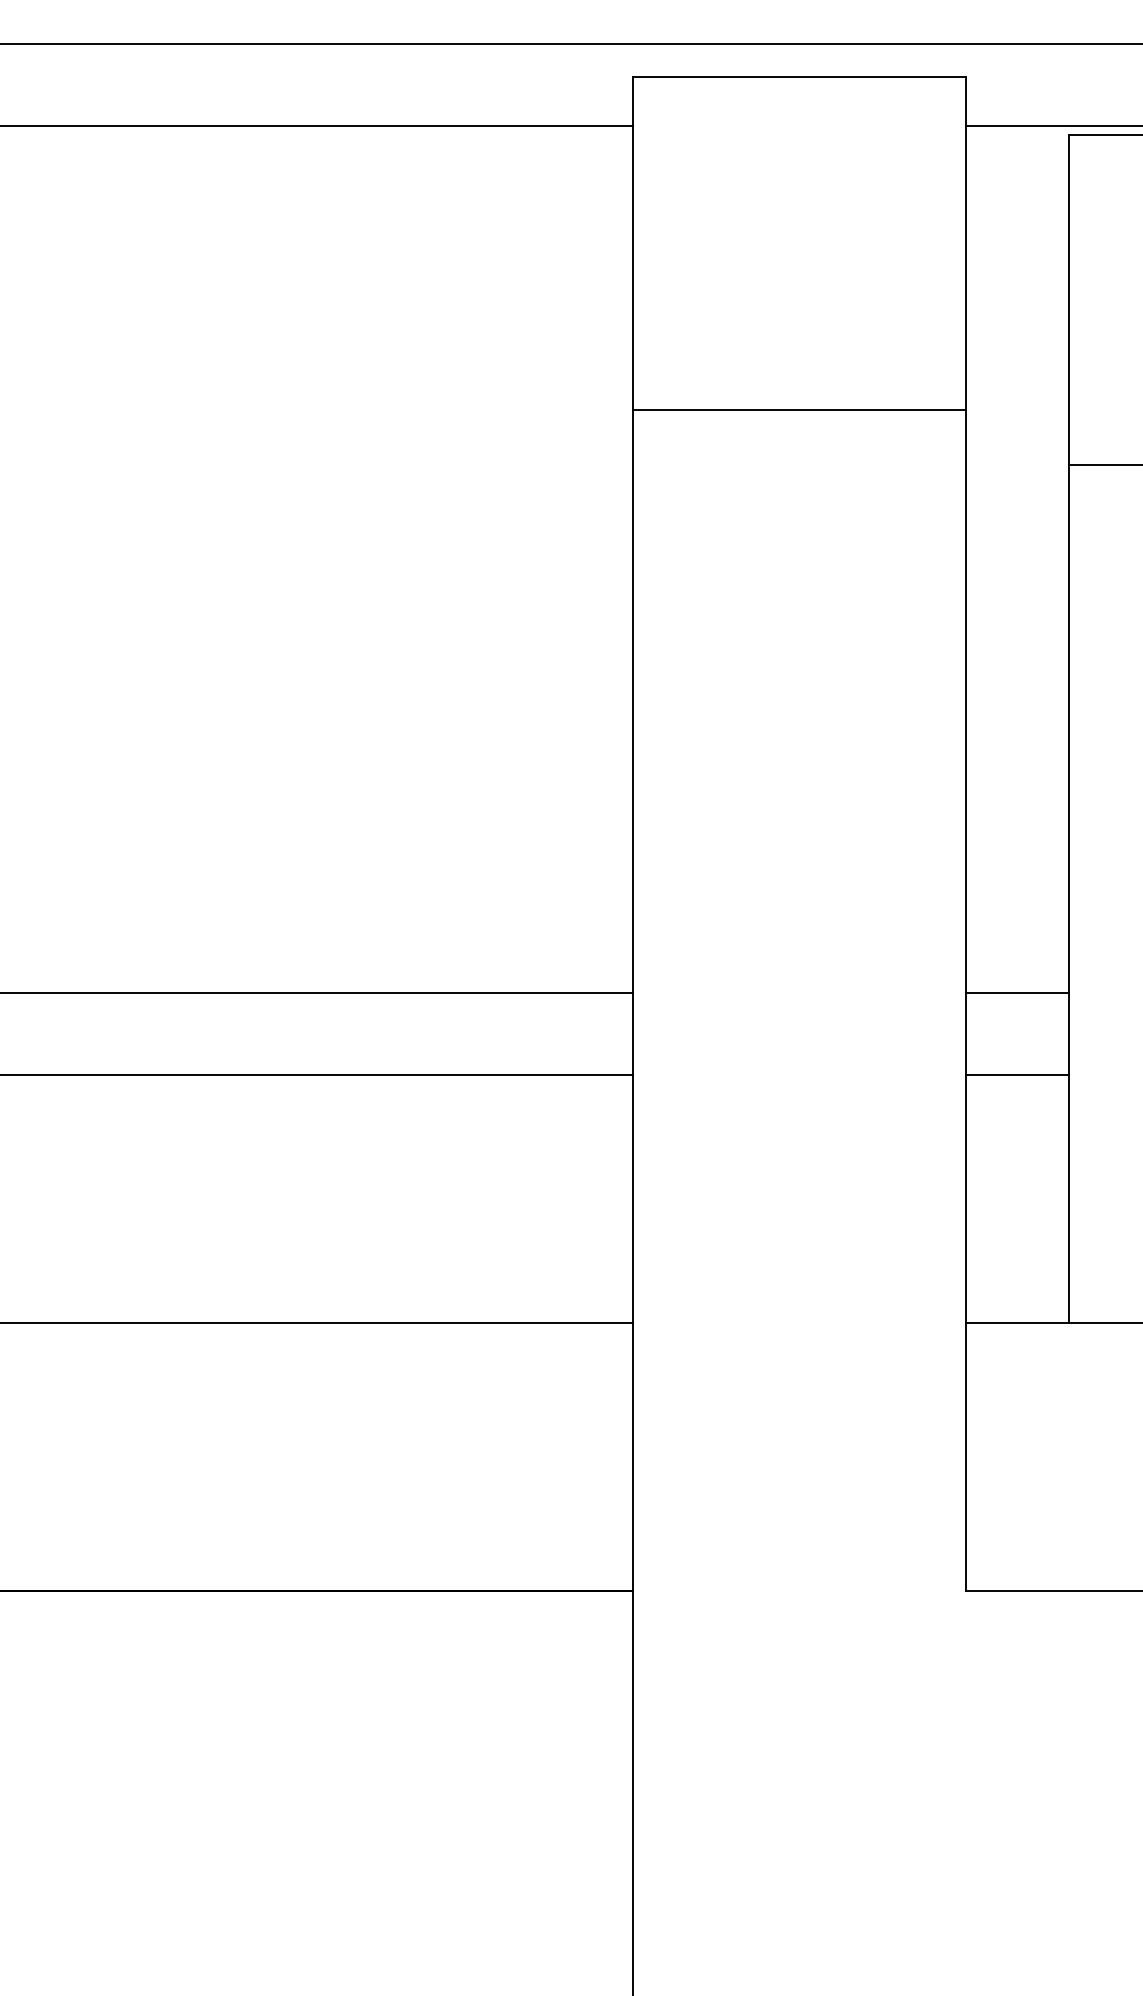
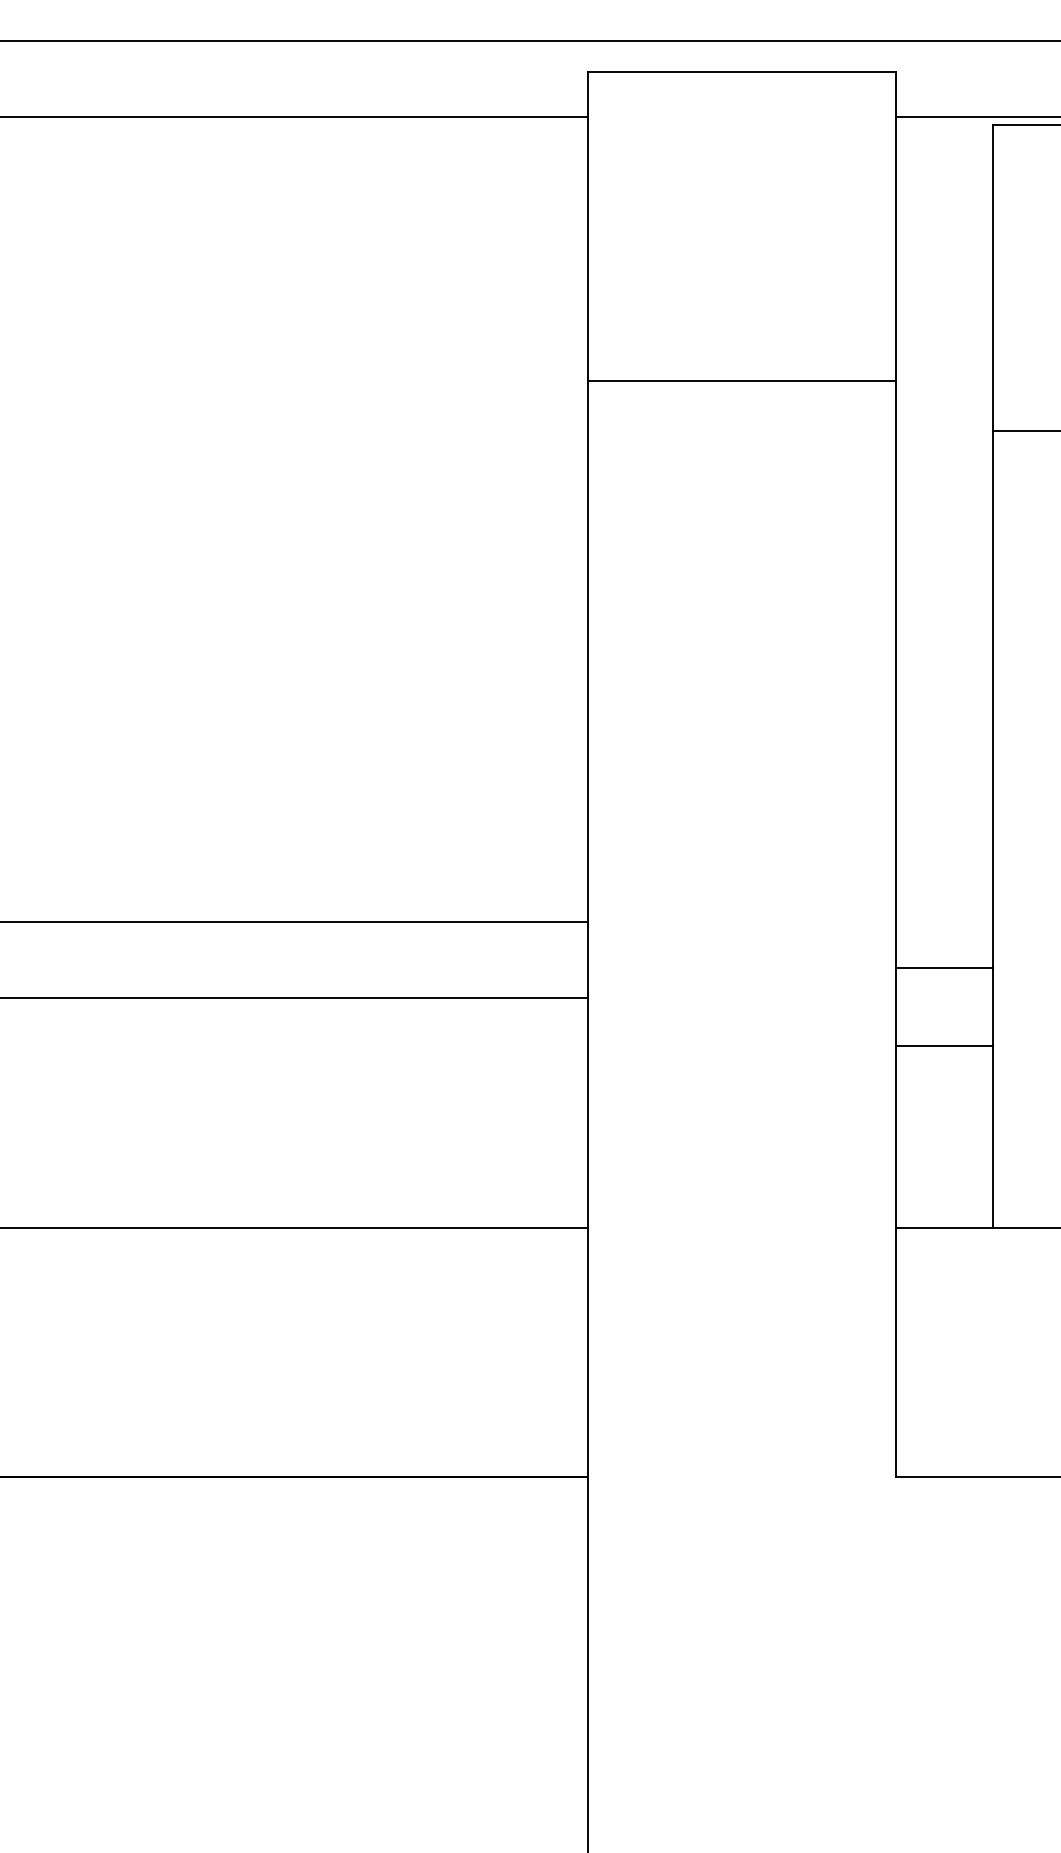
line: (1017, 992) -> (944, 967), moved
line: (1017, 1075) -> (944, 1046), moved

